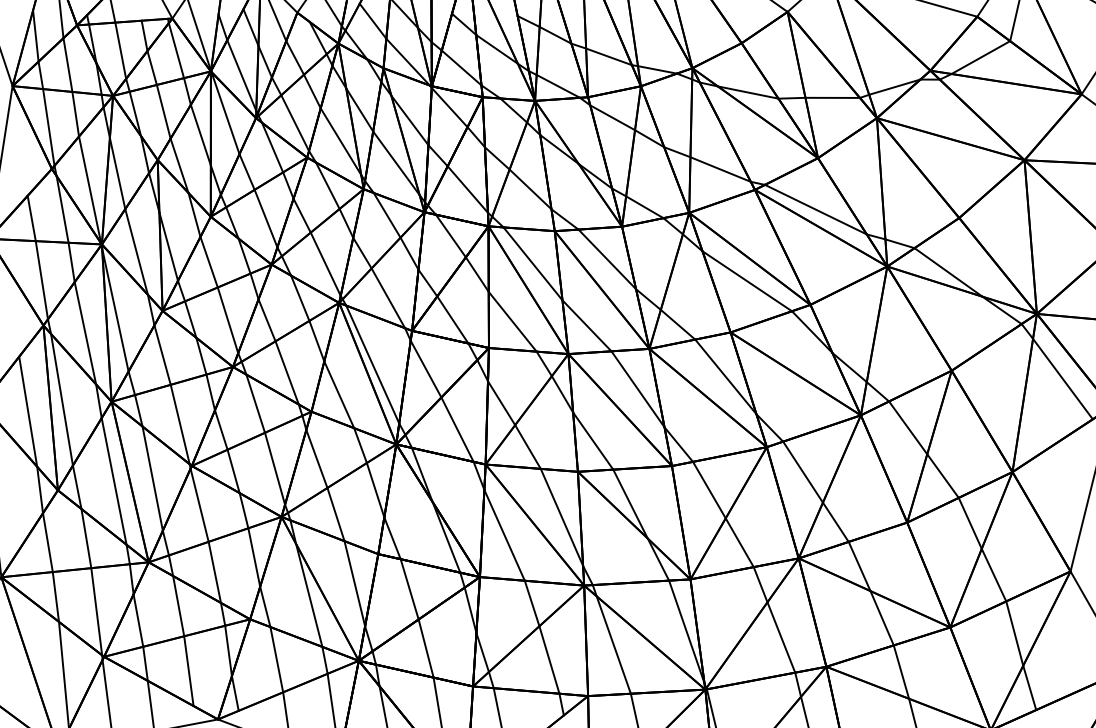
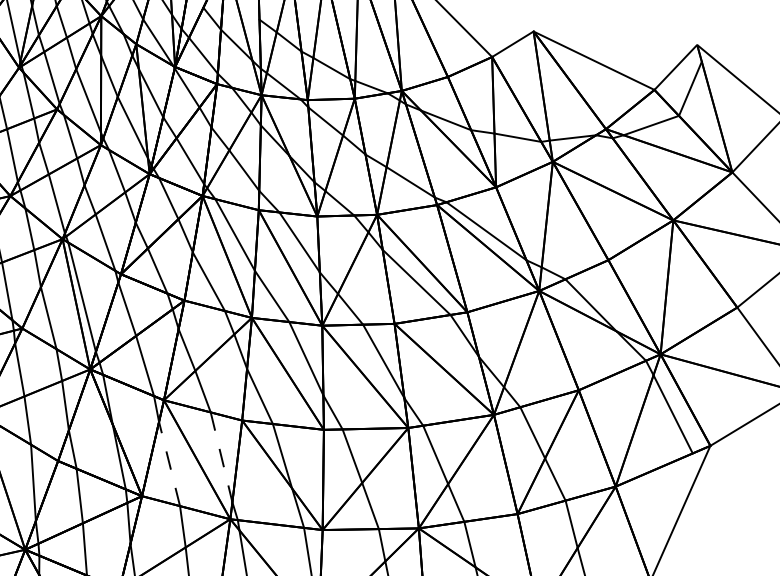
line: (561, 517) -> (221, 457), solid -> dashed
line: (504, 535) -> (169, 464), solid -> dashed

